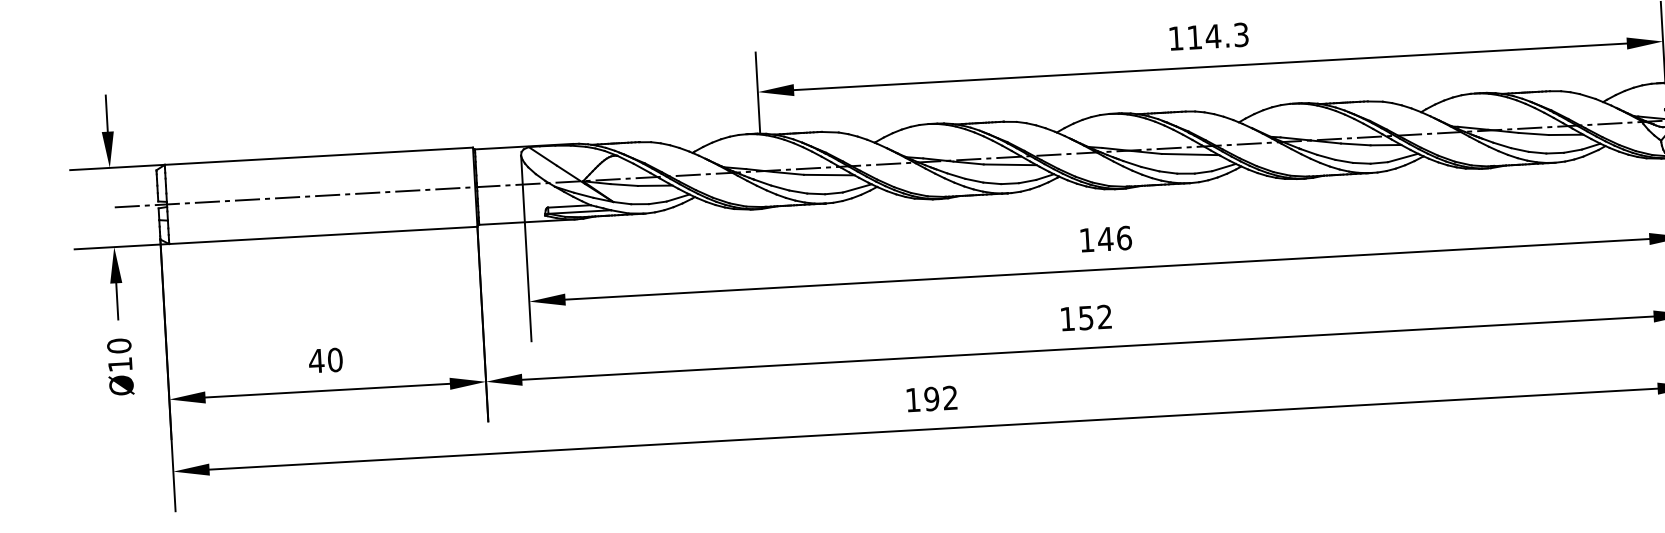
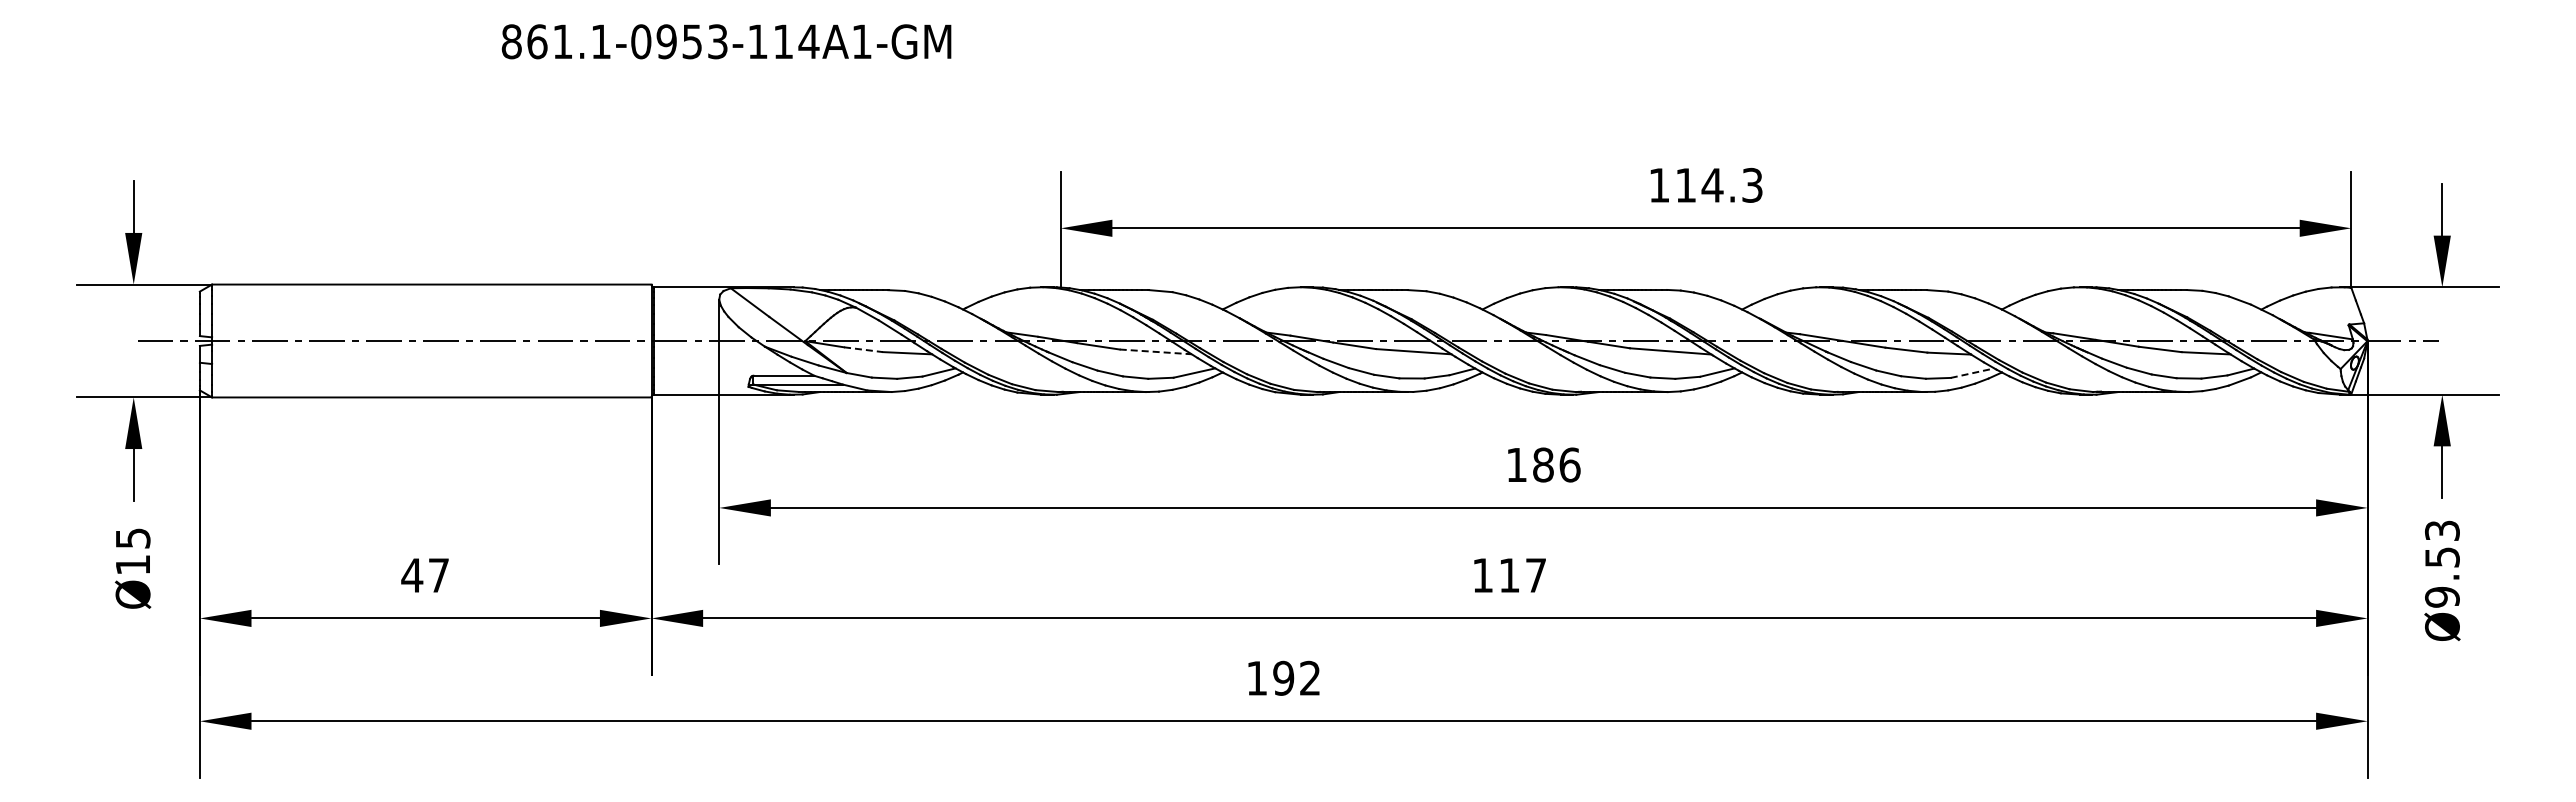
line: (1403, 158) -> (1973, 373), solid -> dashed
line: (829, 174) -> (1156, 351), solid -> dashed
line: (624, 184) -> (863, 349), solid -> dashed
text: (1105, 238) -> (1543, 464), 146 -> 186
text: (1095, 317) -> (1522, 575), 152 -> 117
text: (118, 346) -> (132, 538), Ø10 -> Ø15
text: (335, 360) -> (438, 575), 40 -> 47

